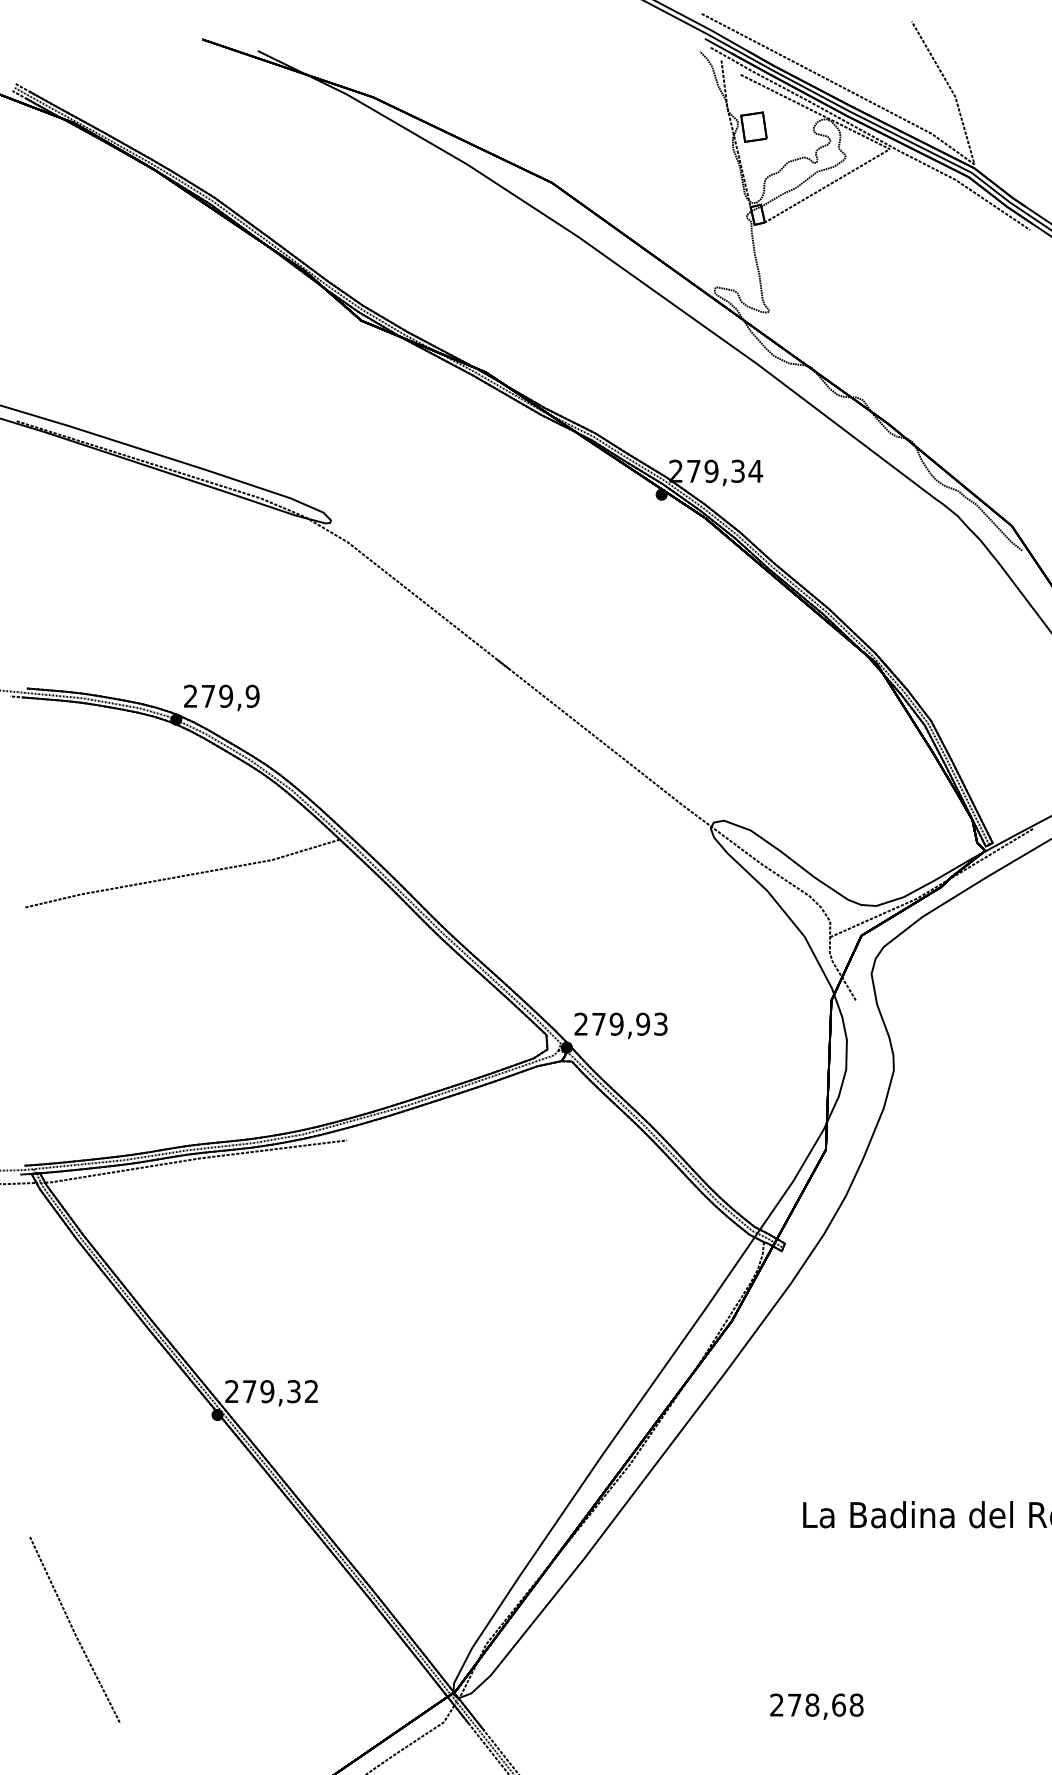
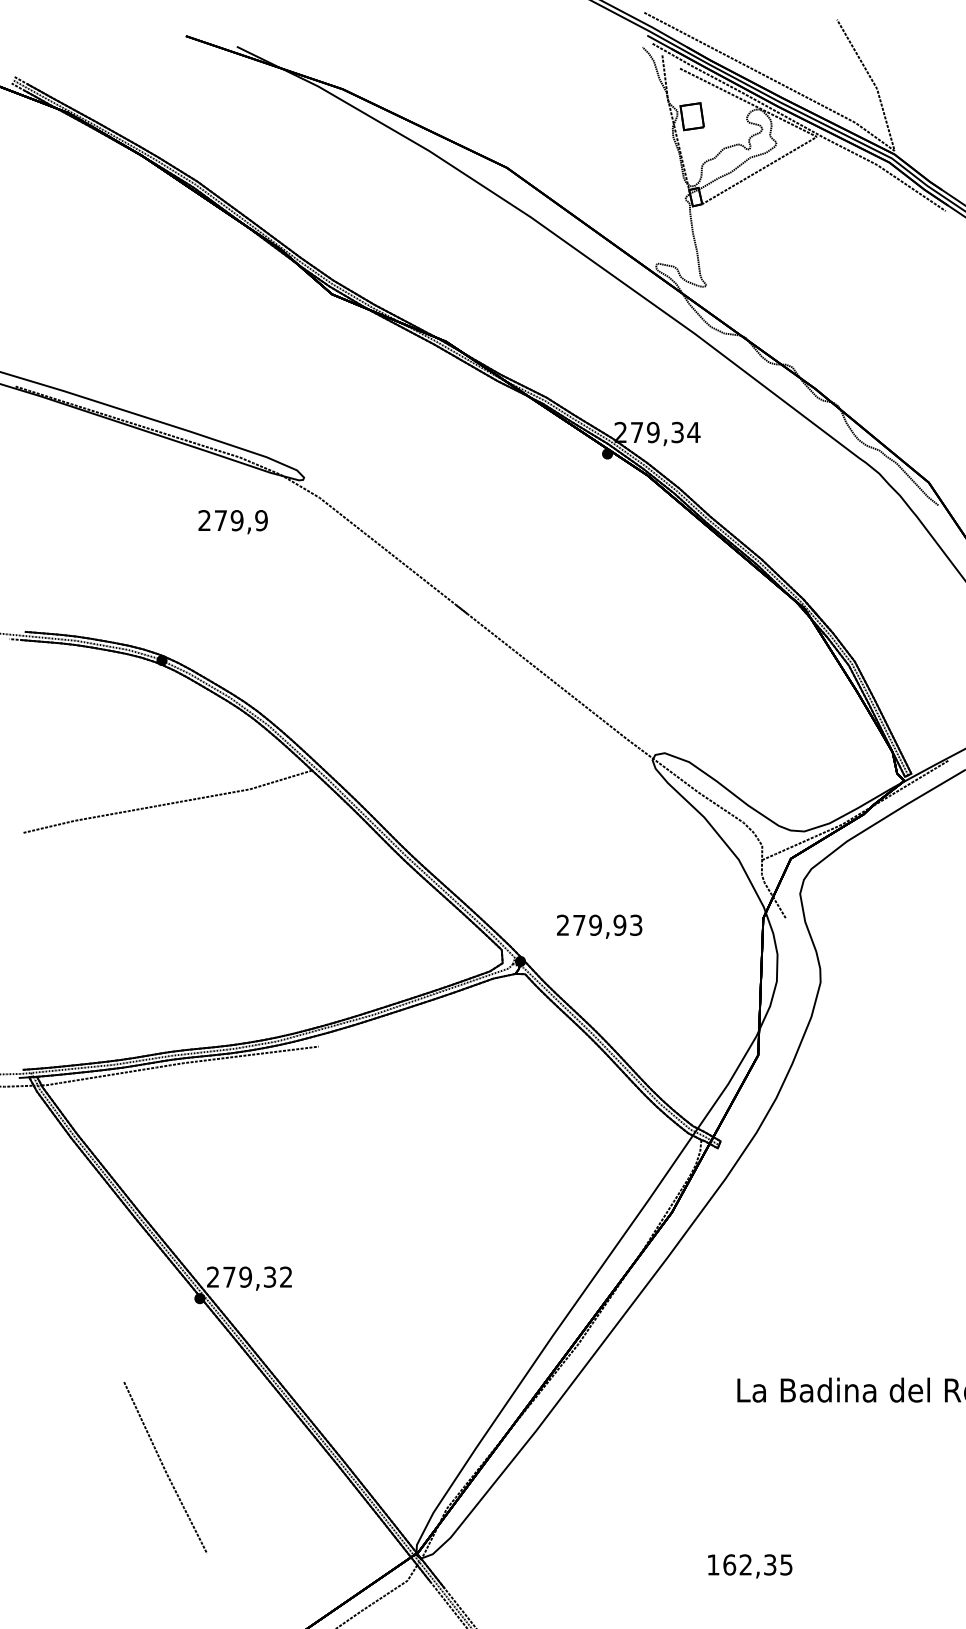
text: (221, 697) -> (232, 521), moved
text: (620, 1025) -> (599, 926), moved
curve: (74, 1629) -> (164, 1467), moved
text: (816, 1704) -> (749, 1564), 278,68 -> 162,35

